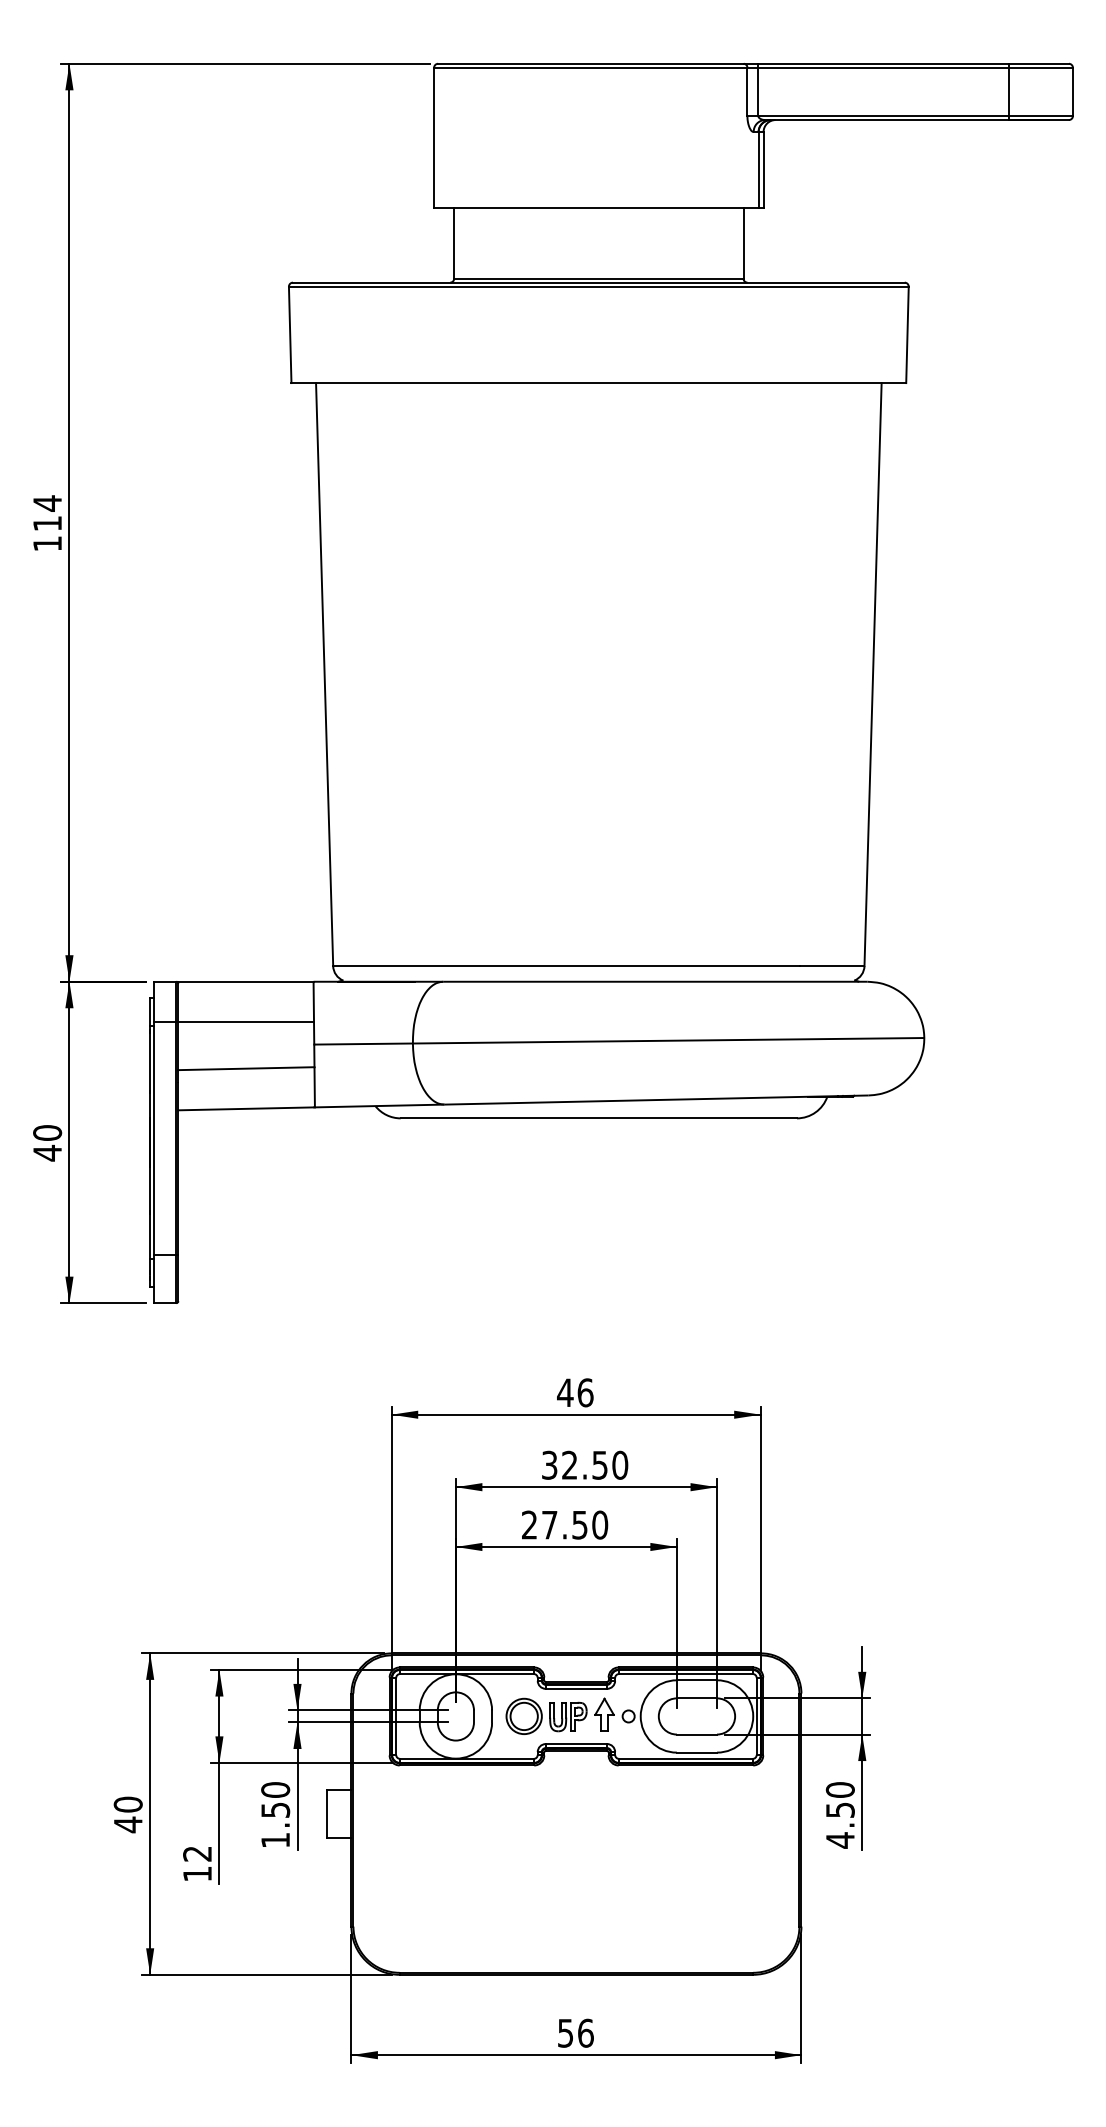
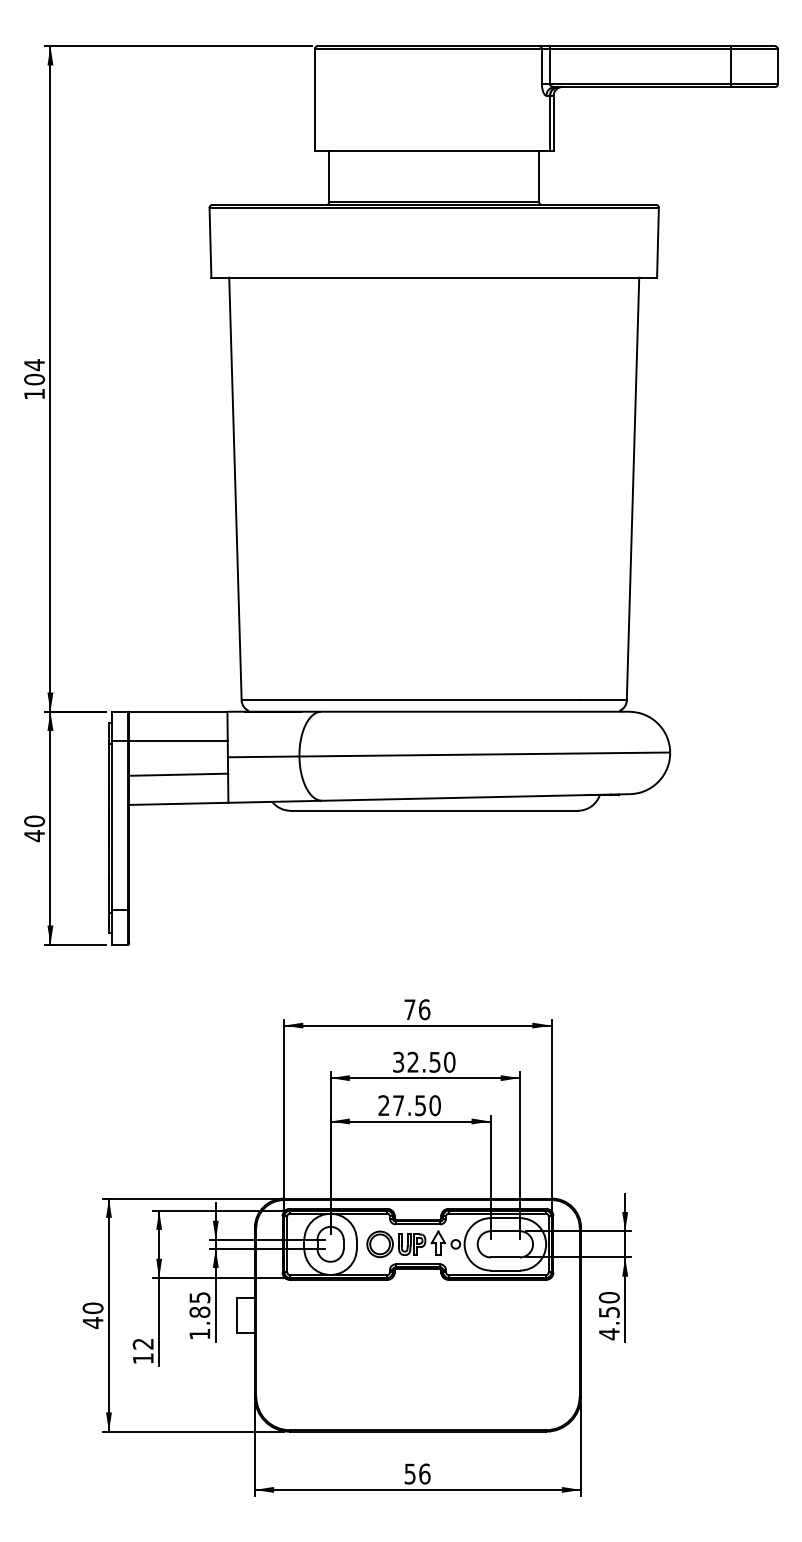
text: (47, 523) -> (34, 379), 114 -> 104
text: (564, 1392) -> (409, 1009), 46 -> 76
text: (275, 1799) -> (199, 1304), 1.50 -> 1.85

